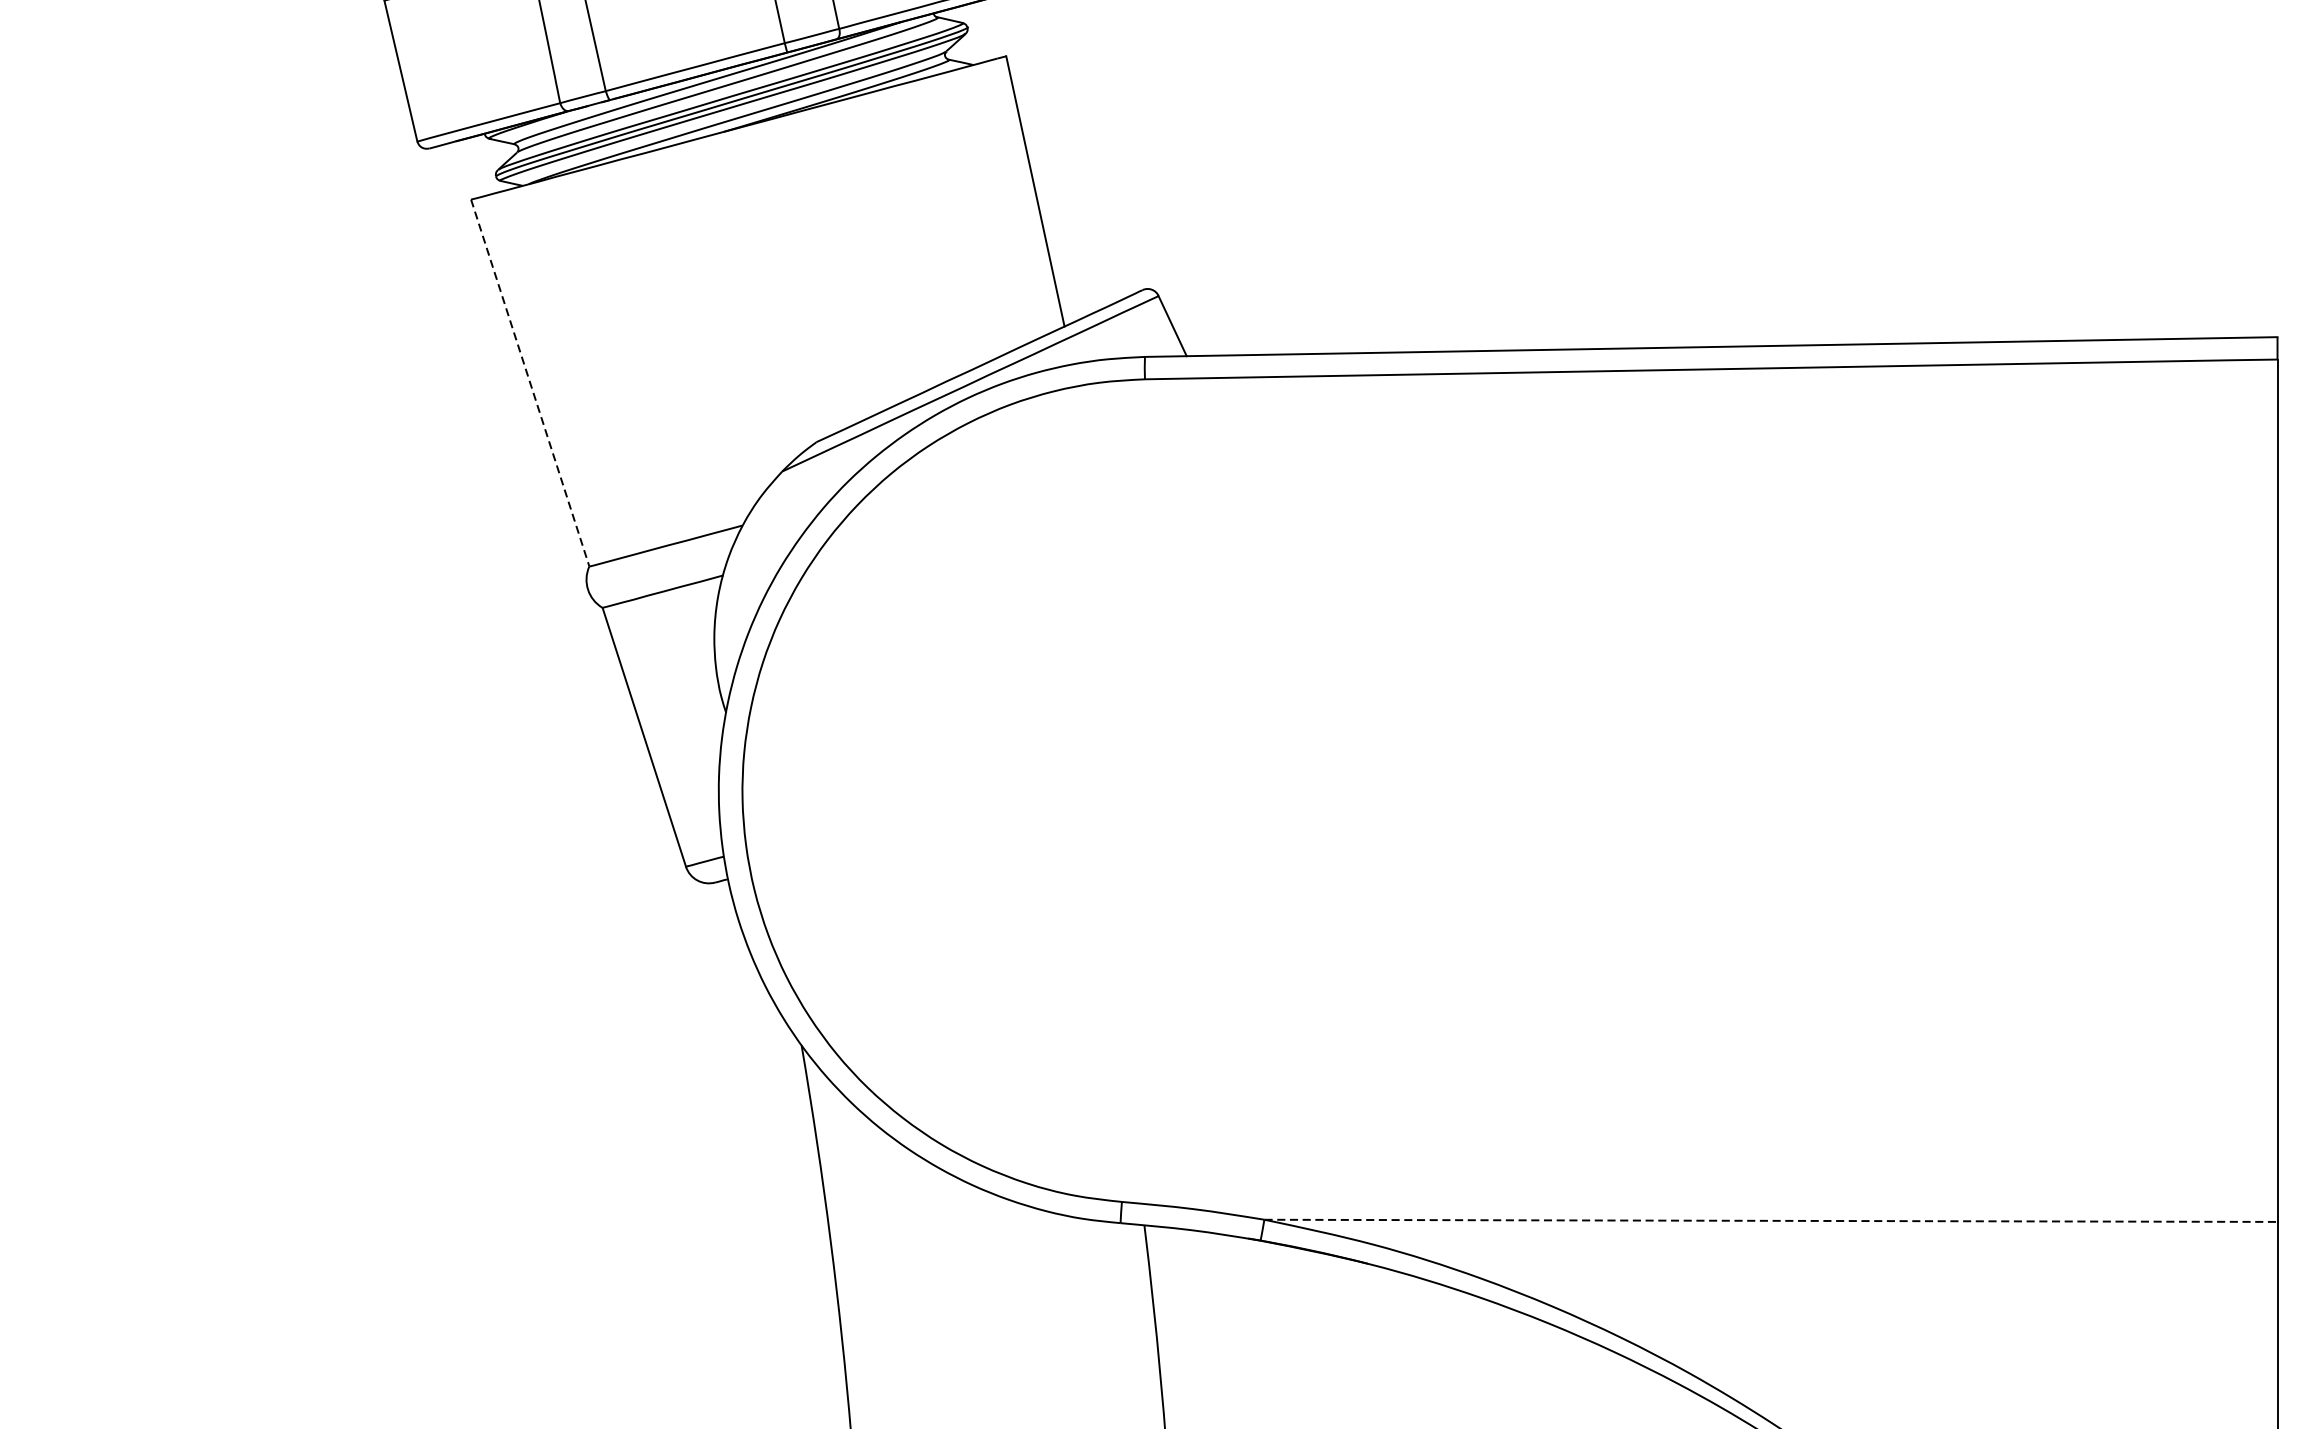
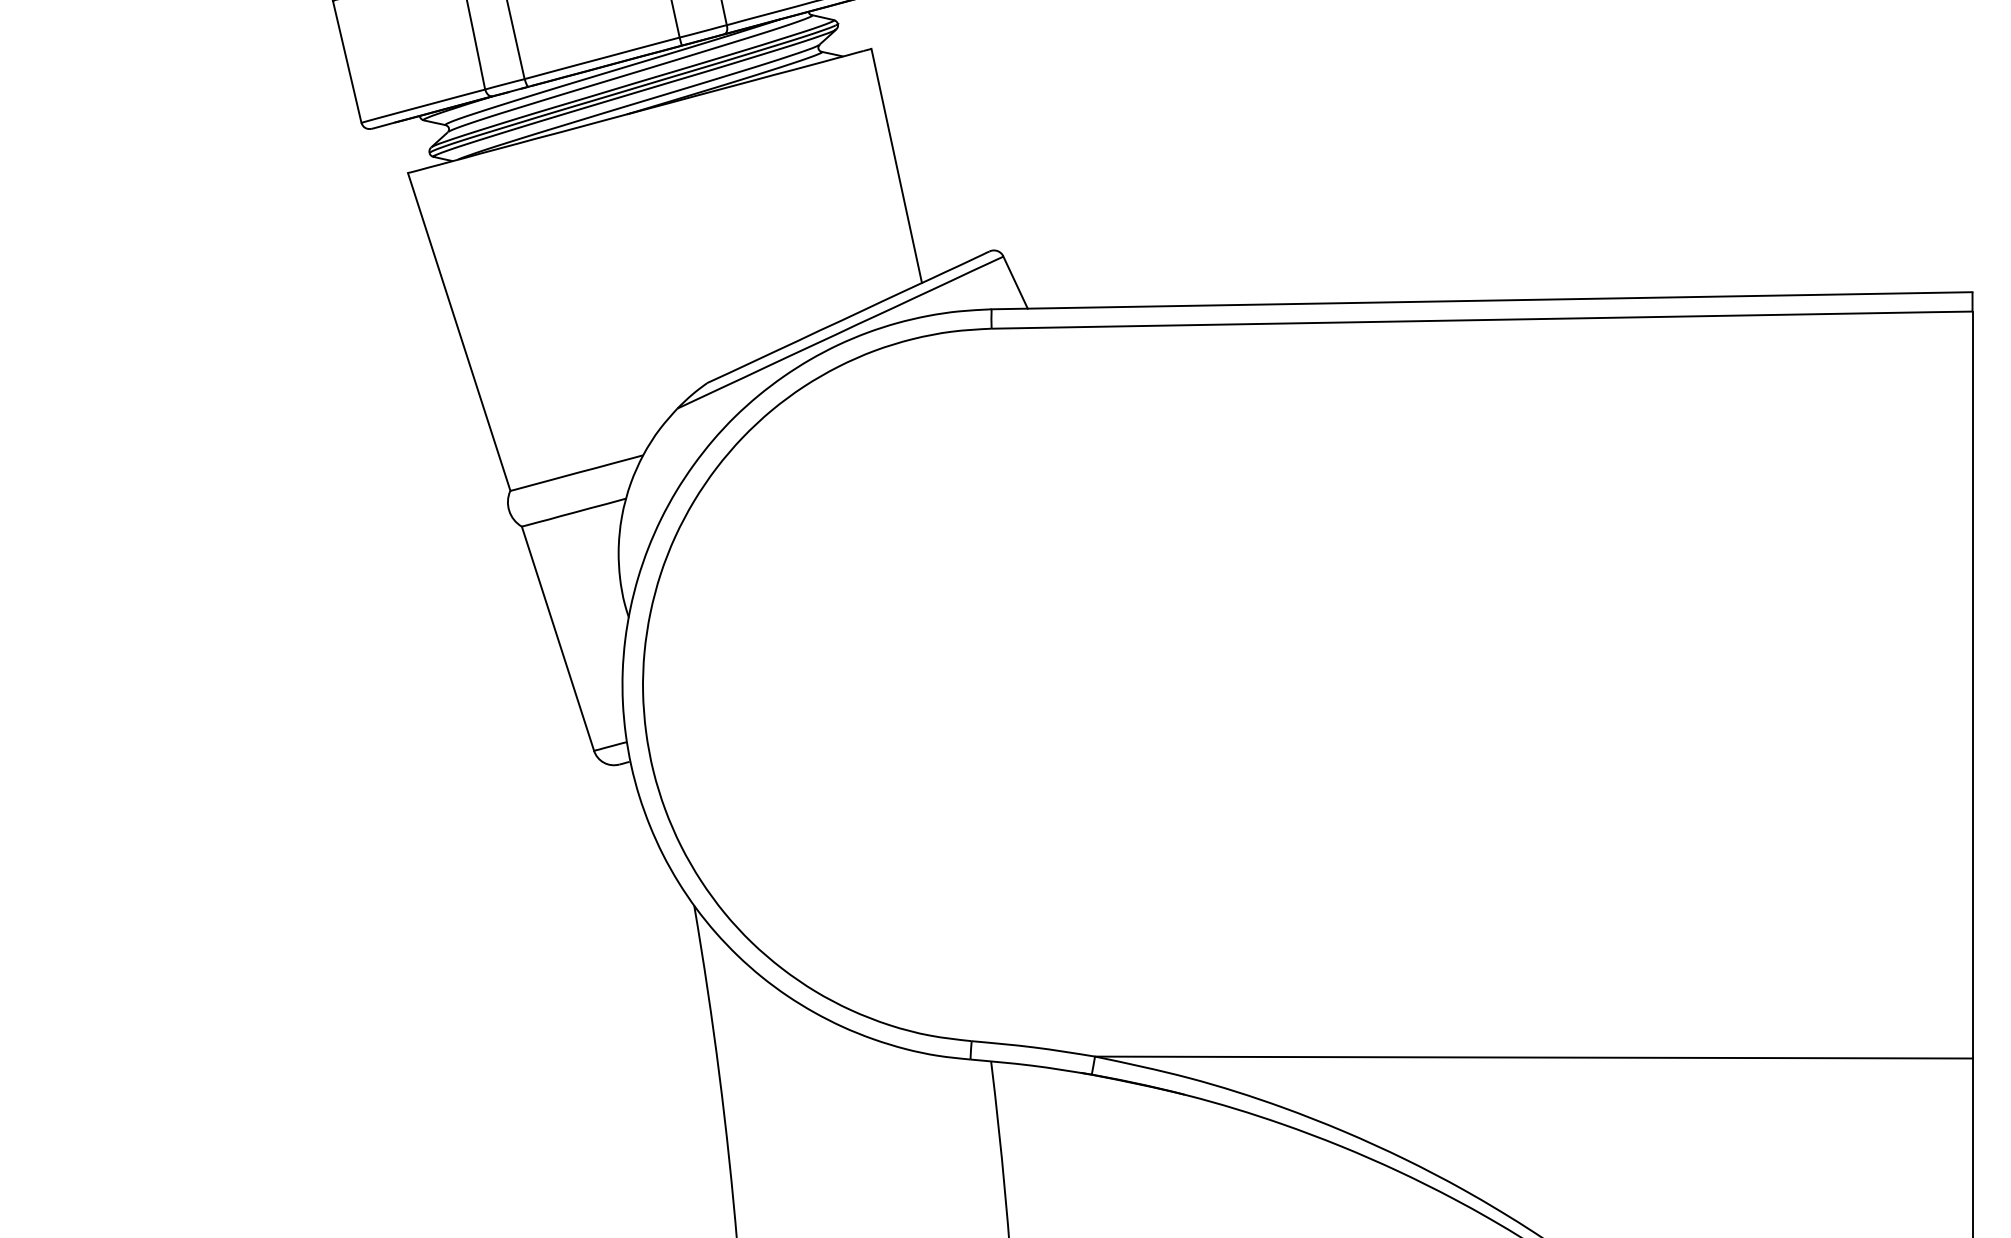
line: (530, 382) -> (459, 331), dashed -> solid
line: (1770, 1220) -> (1533, 1057), dashed -> solid

